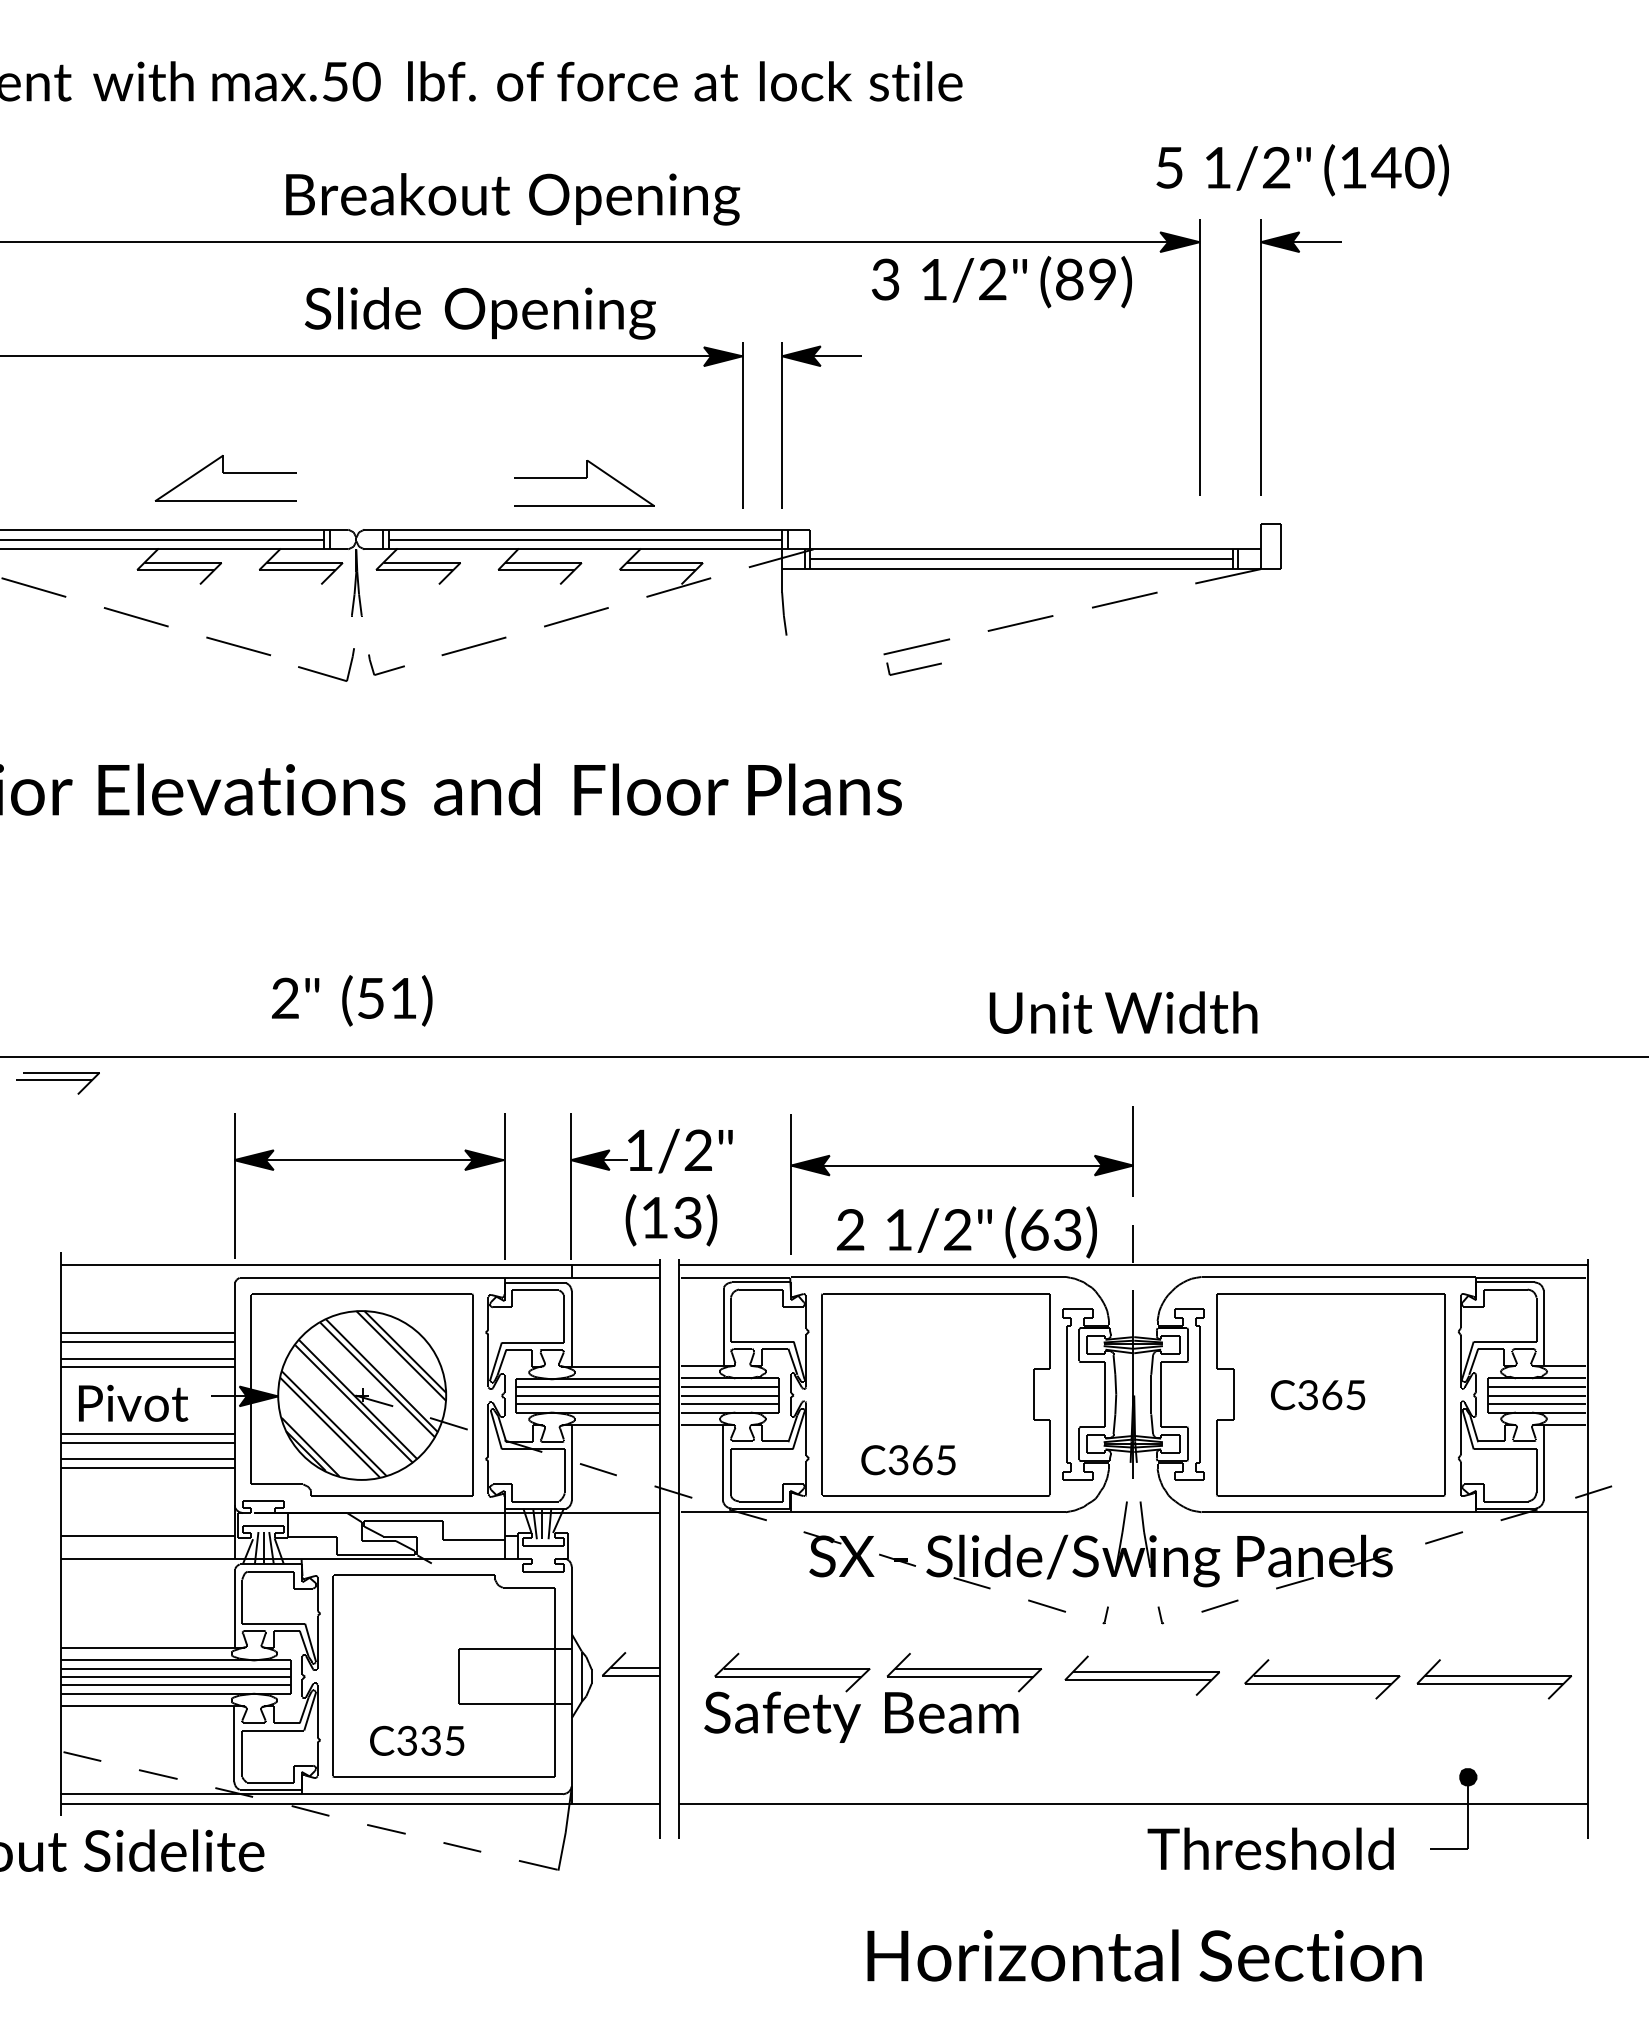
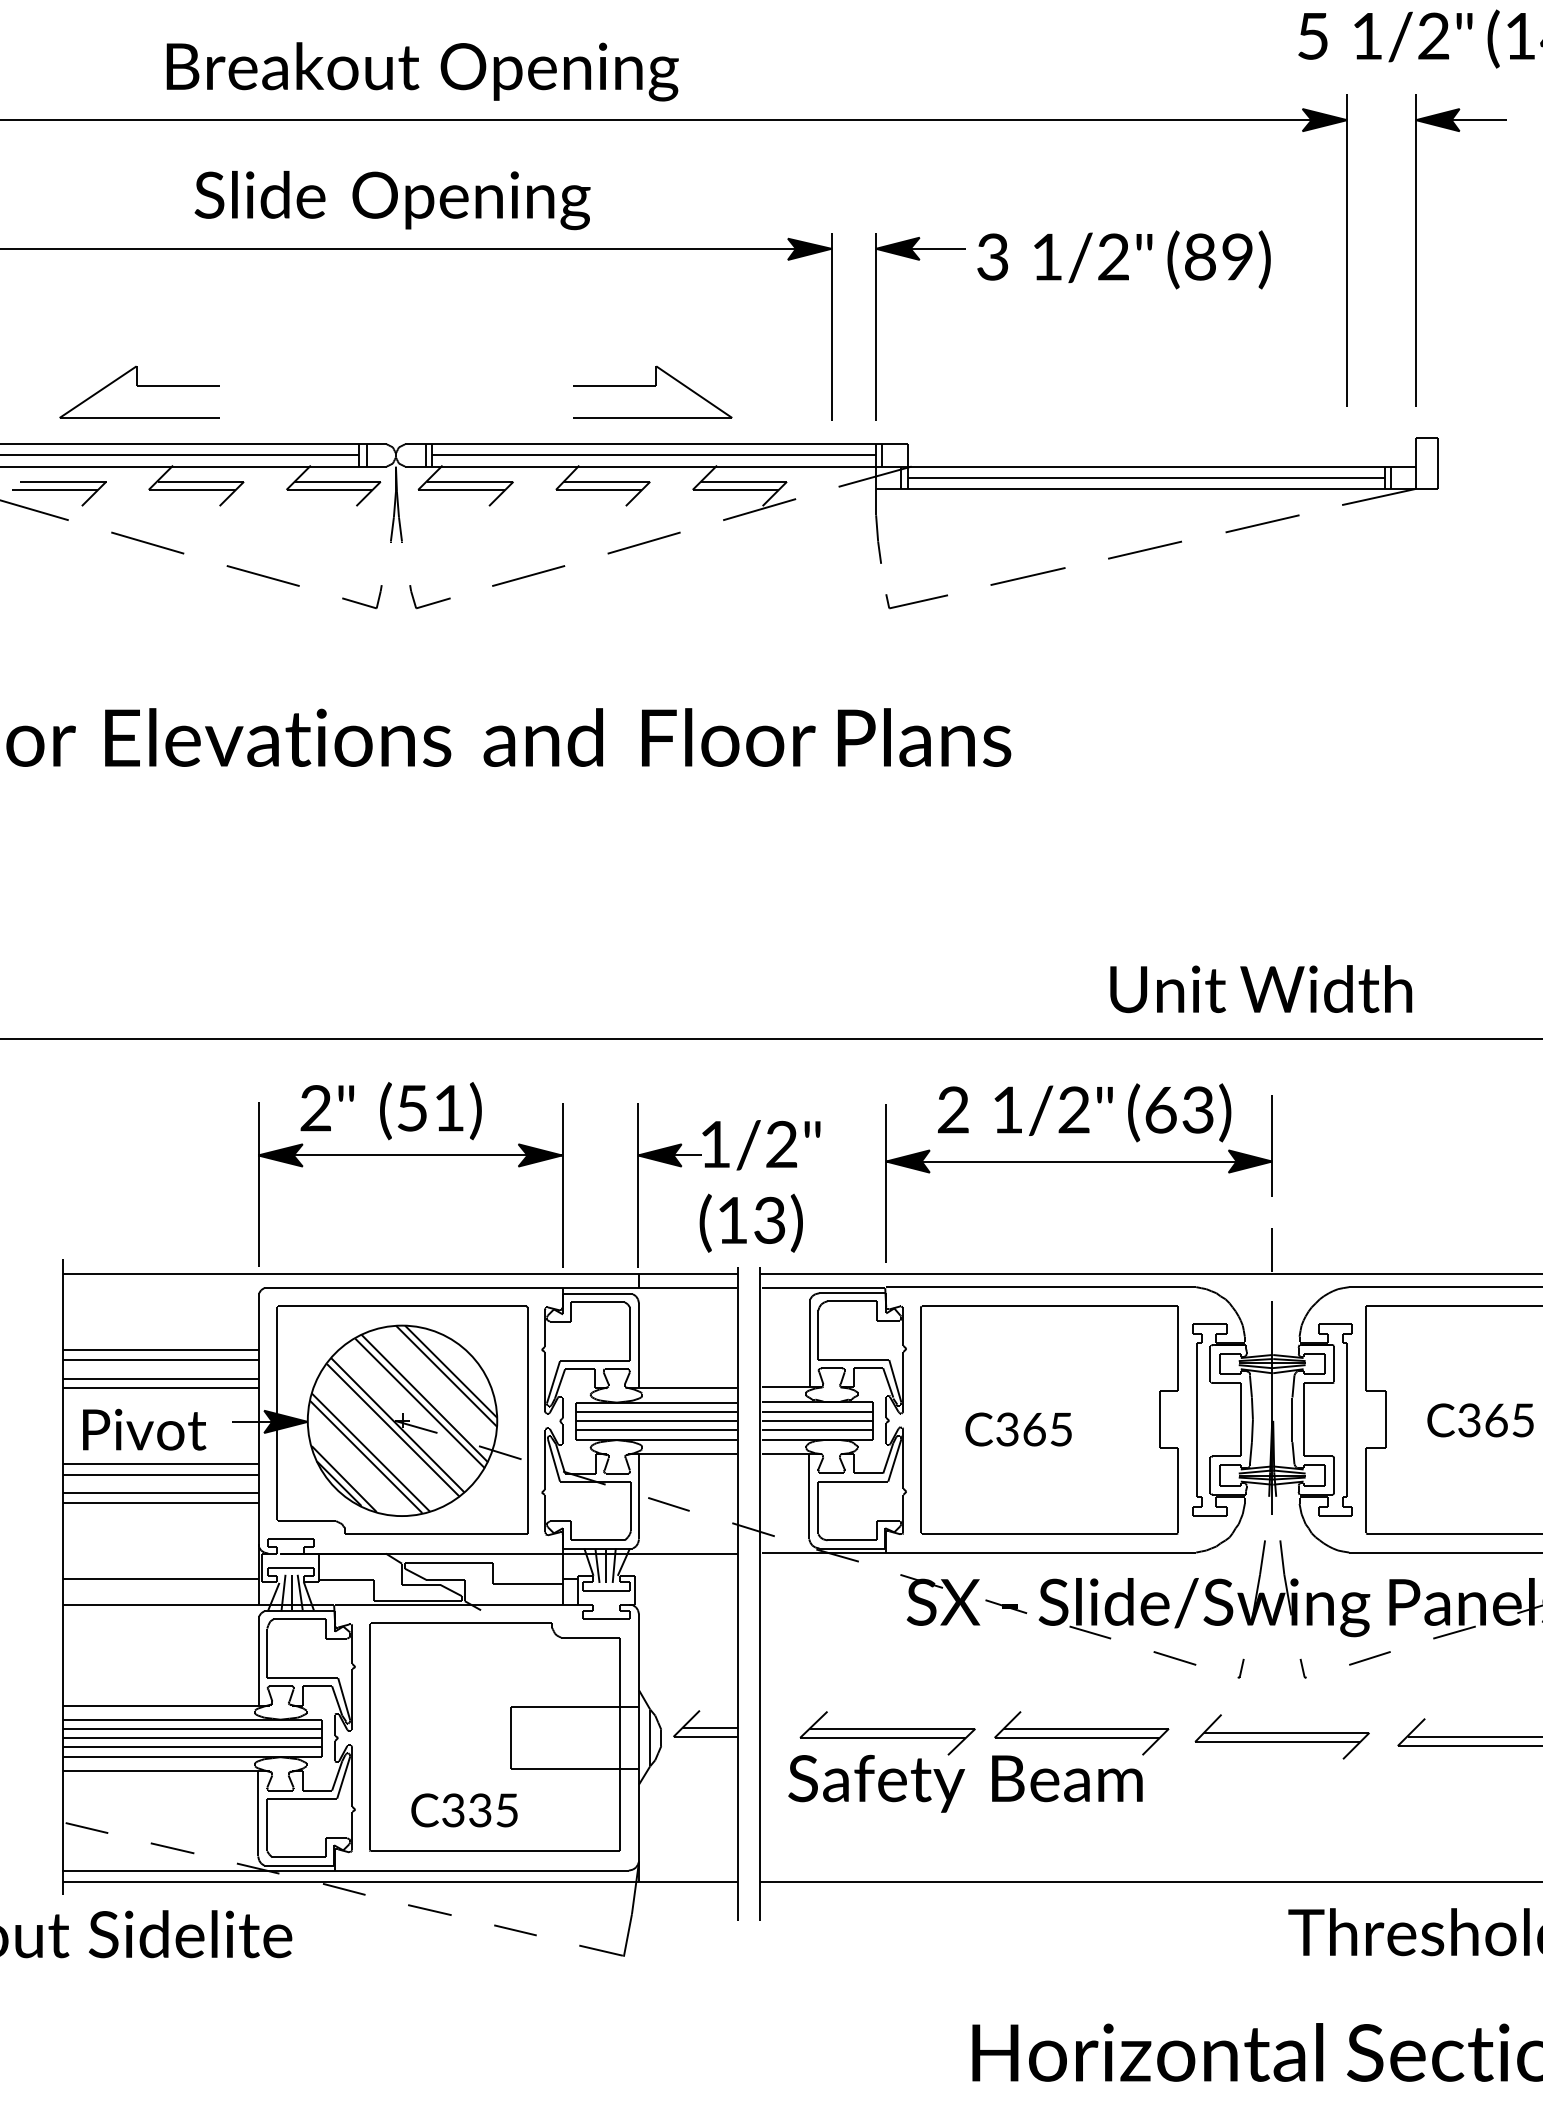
text: (513, 199) -> (423, 72), moved
text: (1001, 282) -> (1123, 260), moved
text: (480, 313) -> (392, 200), moved
part: (225, 478) -> (138, 392), moved
part: (326, 664) -> (362, 596), size x0.62
part: (913, 668) -> (916, 600), moved
text: (352, 1000) -> (391, 1110), moved
part: (57, 1083) -> (58, 493), moved
text: (966, 1232) -> (1084, 1112), moved
text: (908, 1460) -> (1018, 1429), moved

